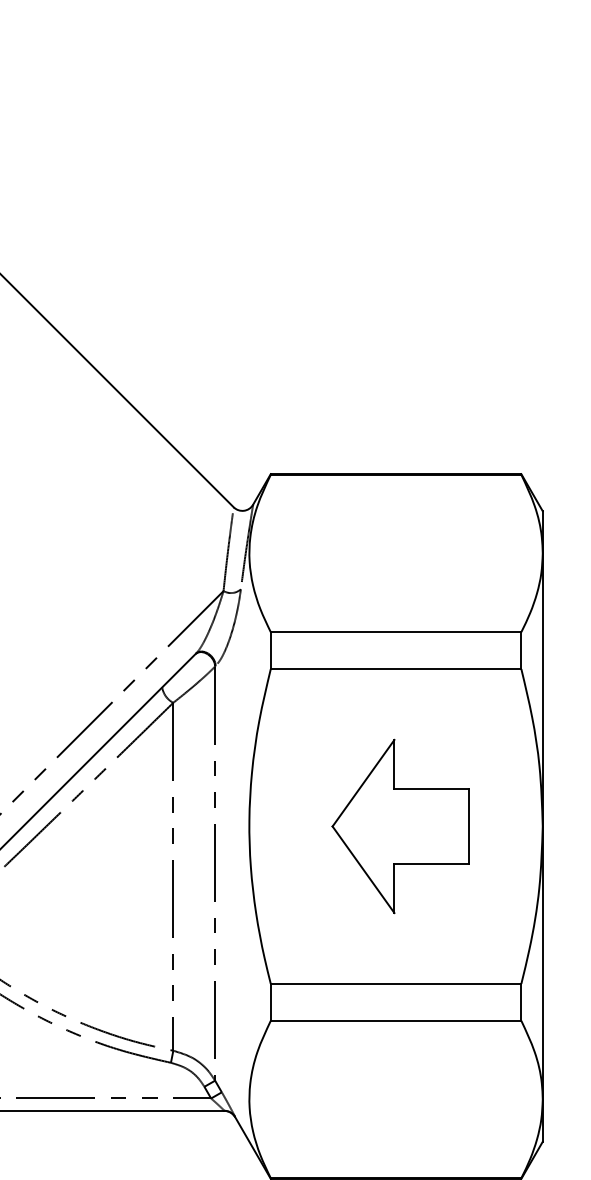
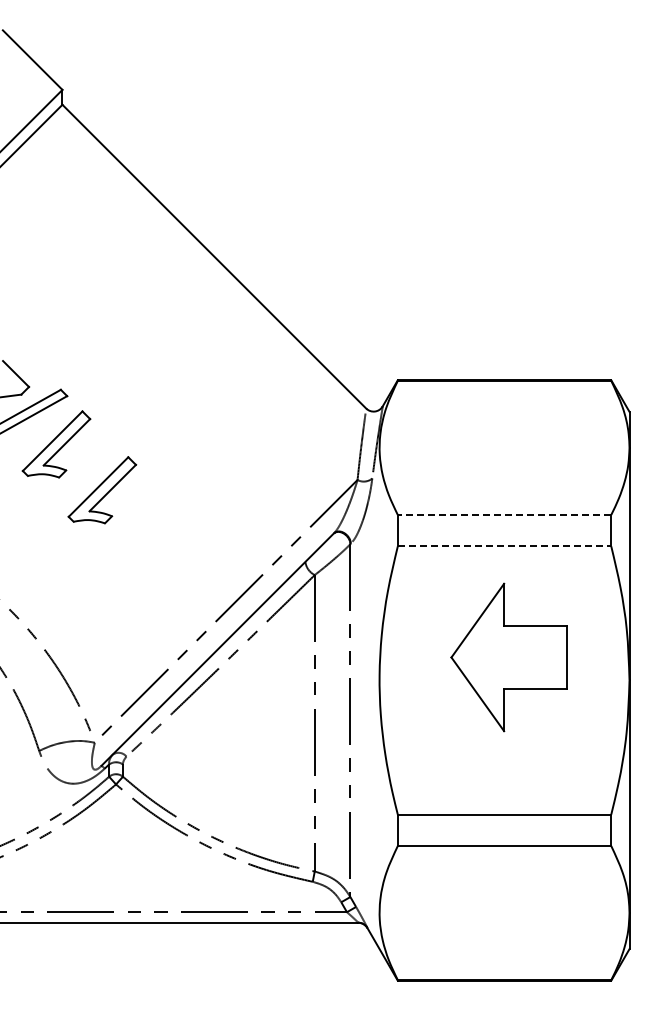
line: (396, 631) -> (504, 514), solid -> dashed
line: (396, 669) -> (504, 546), solid -> dashed
part: (399, 826) -> (508, 657), moved

